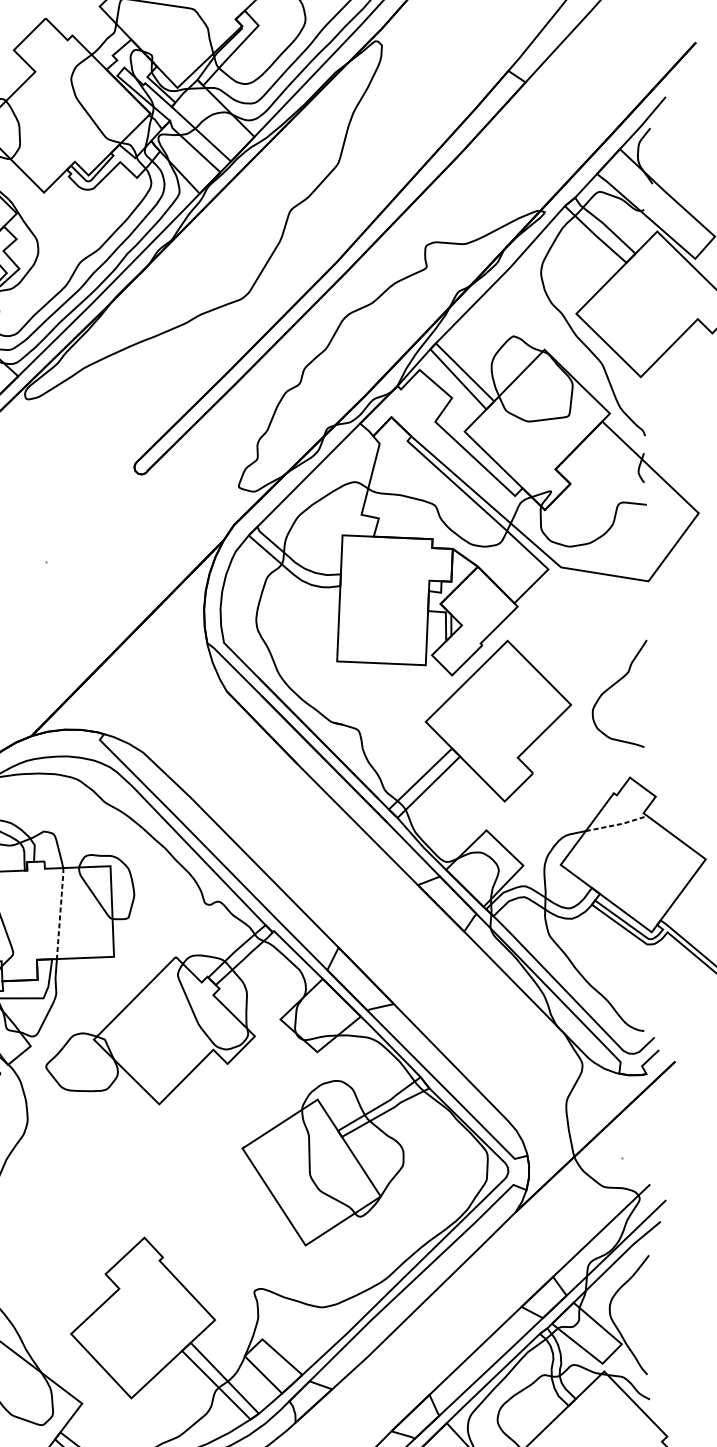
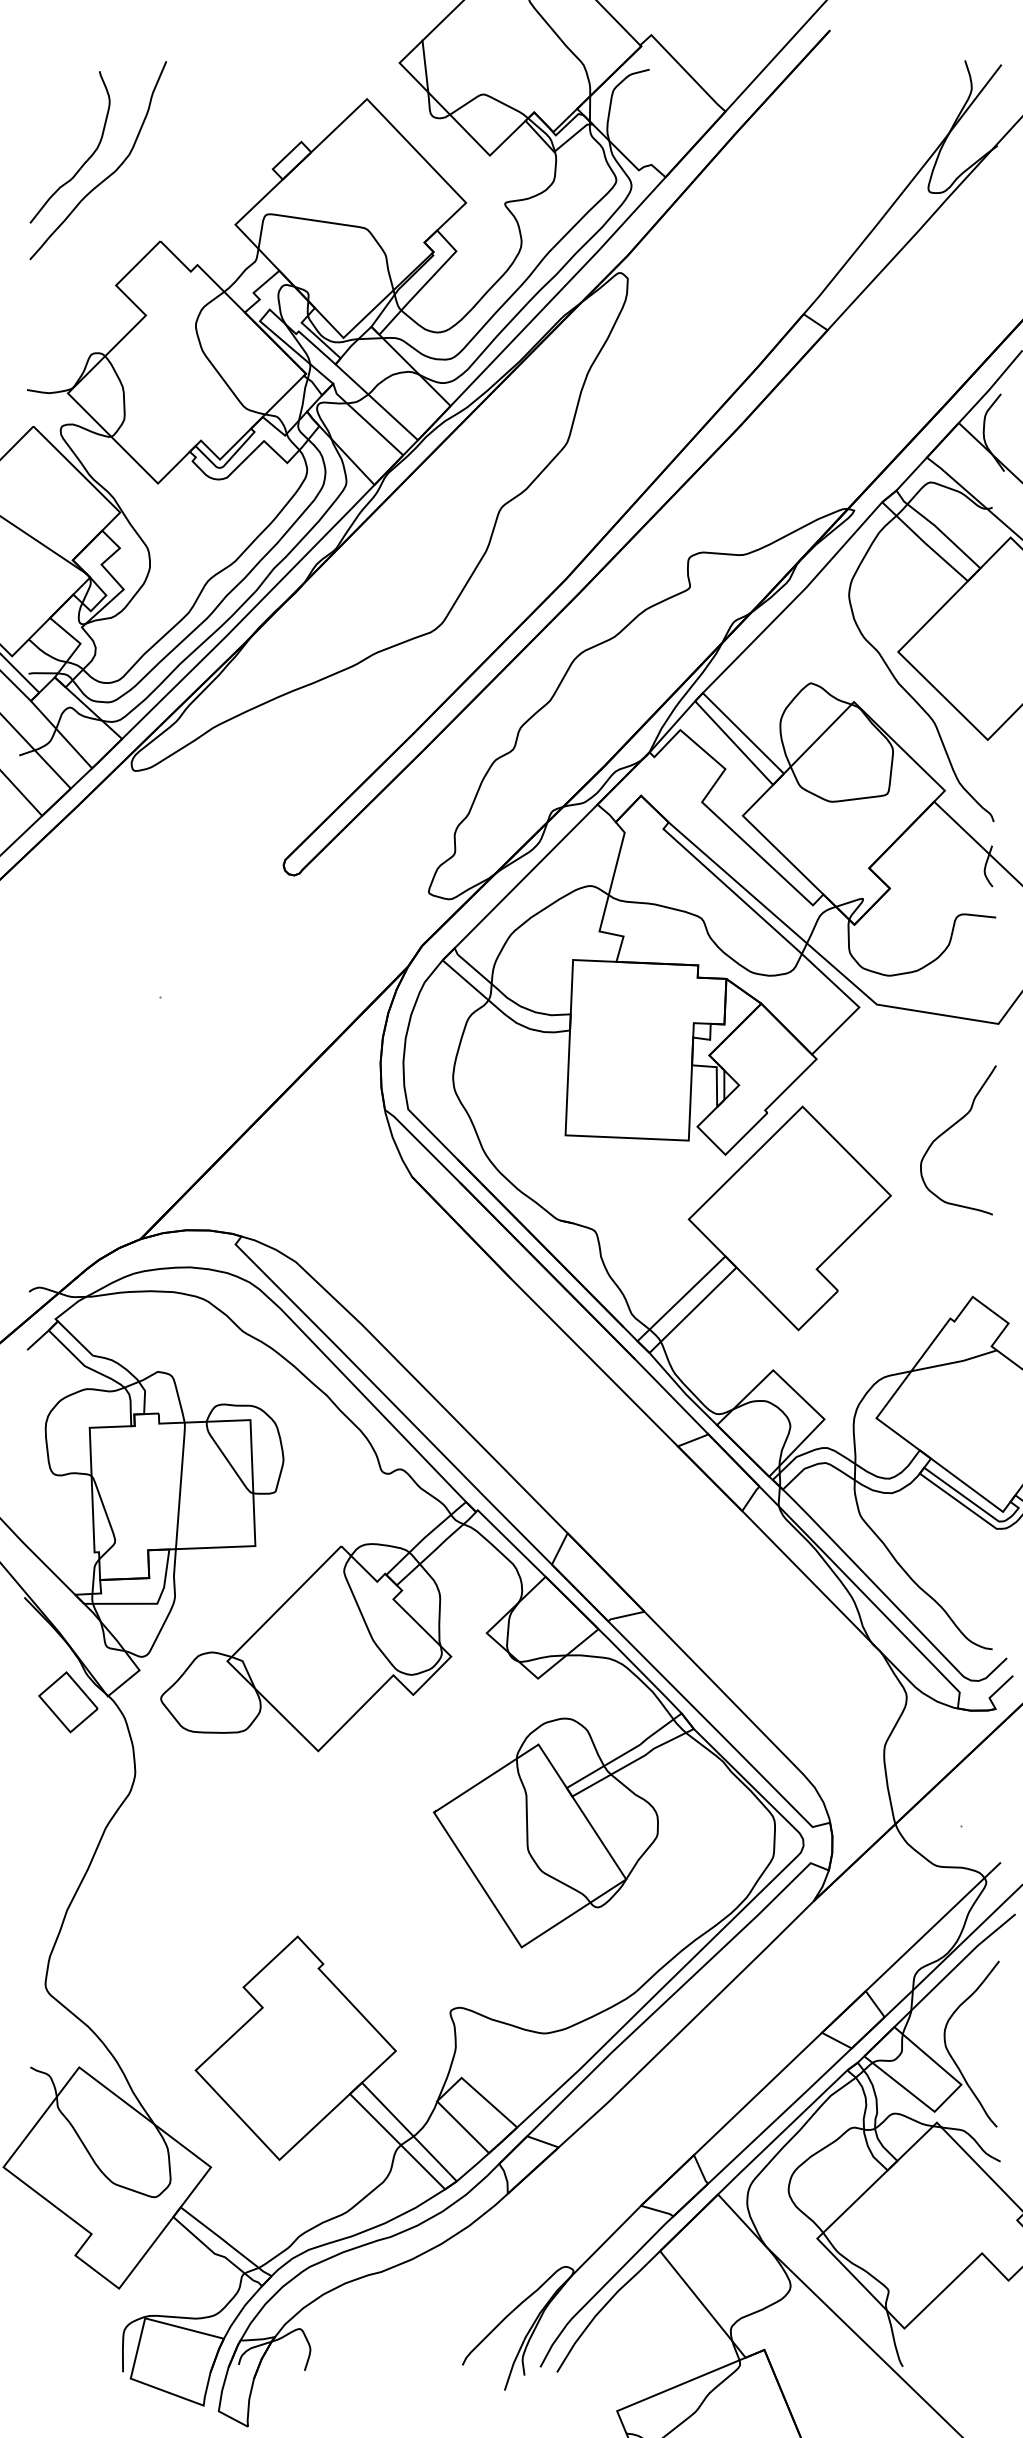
curve: (612, 686) -> (948, 1130), moved
line: (617, 824) -> (955, 1362), dashed -> solid
line: (60, 912) -> (180, 1484), dashed -> solid

